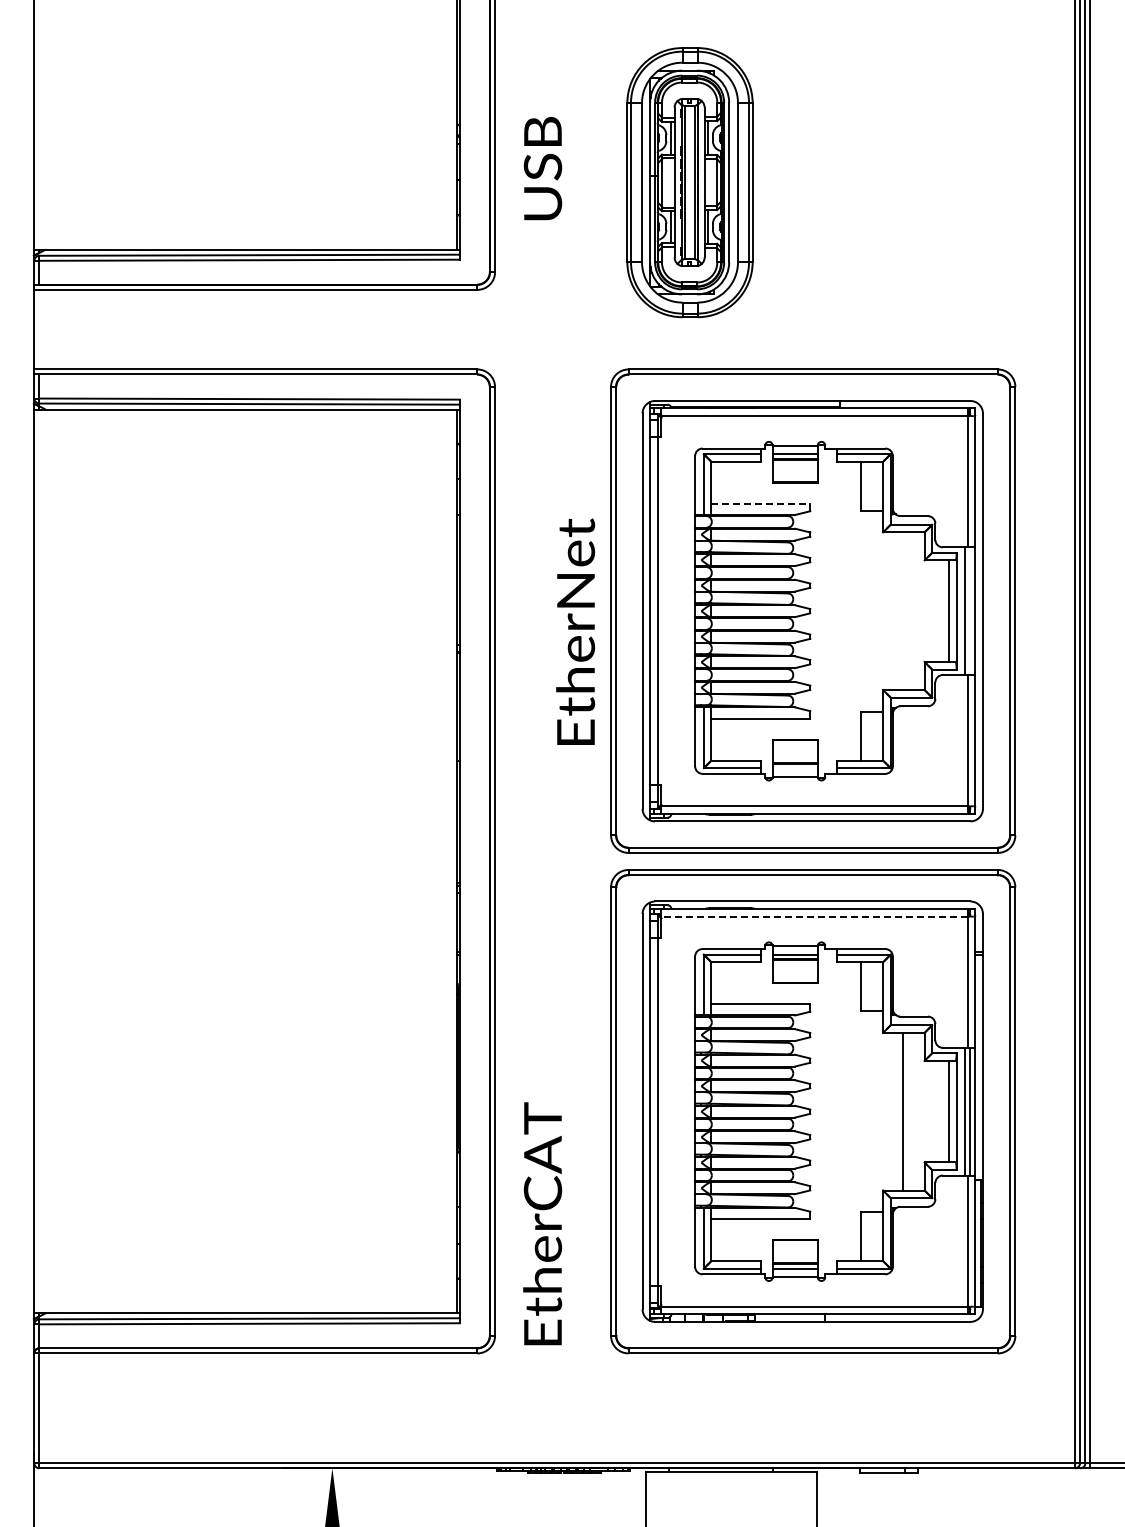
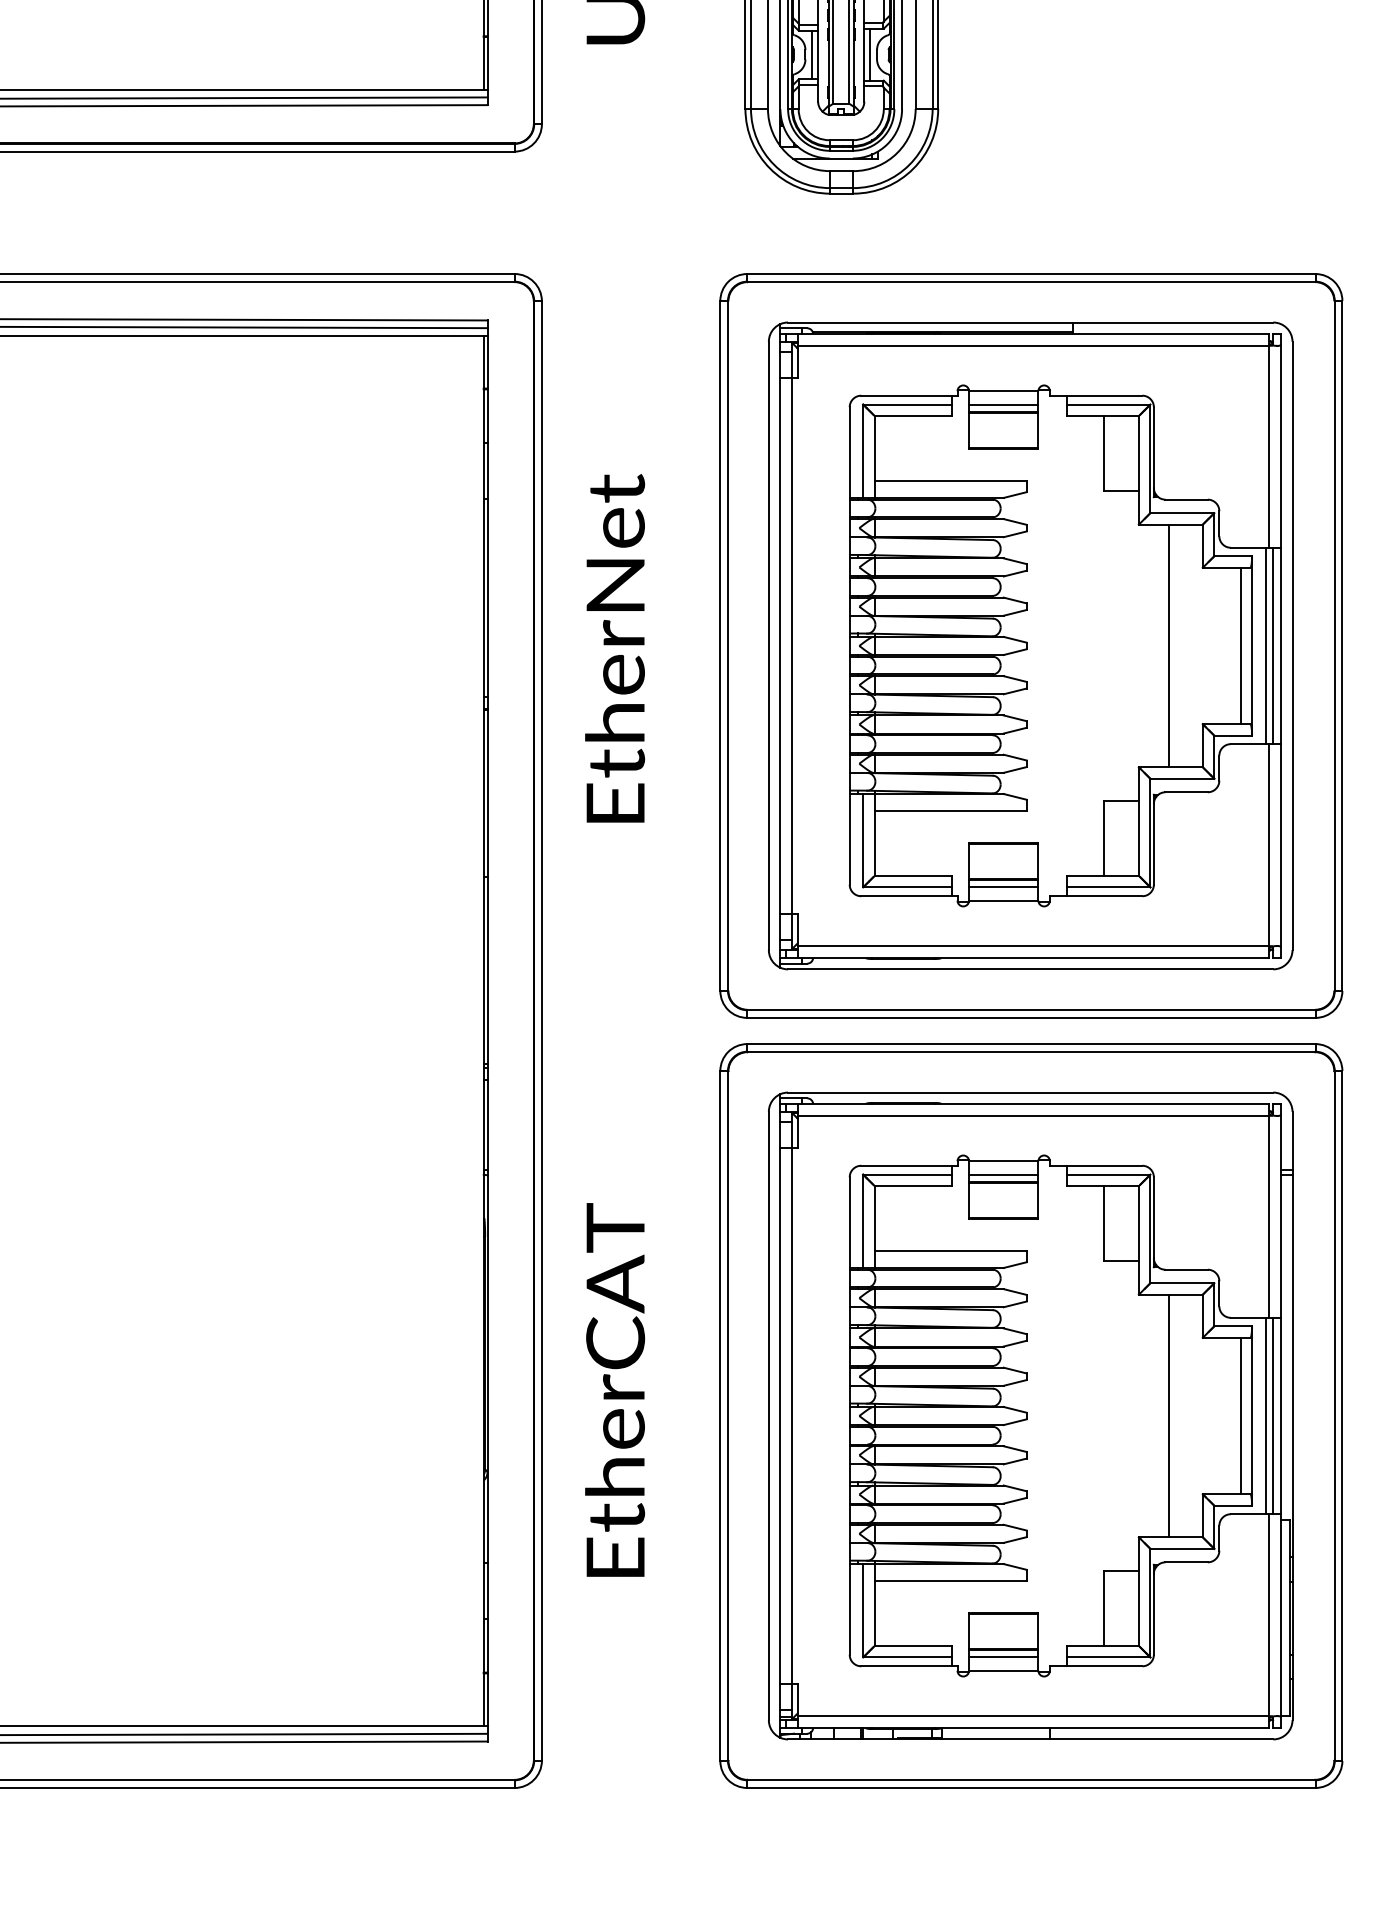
line: (761, 503) -> (951, 480), dashed -> solid
line: (902, 611) -> (1168, 646), added
line: (970, 611) -> (1273, 646), added
text: (575, 631) -> (614, 647), moved
line: (794, 768) -> (1002, 887), added
line: (814, 916) -> (1033, 1115), dashed -> solid
text: (542, 1223) -> (614, 1389), moved

